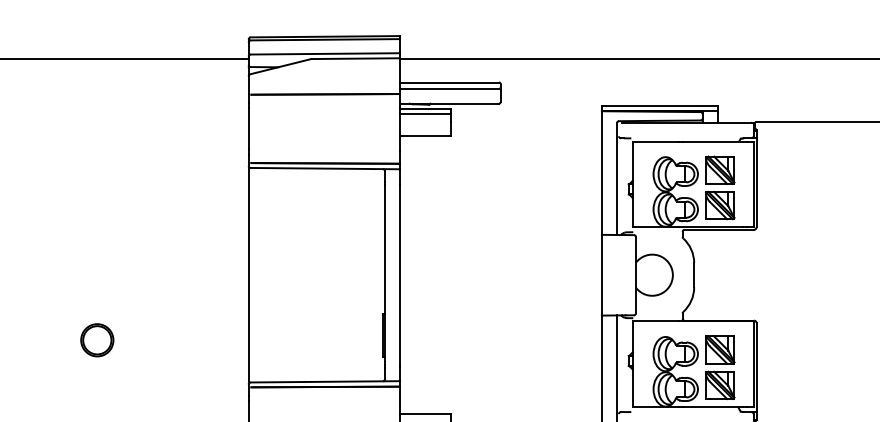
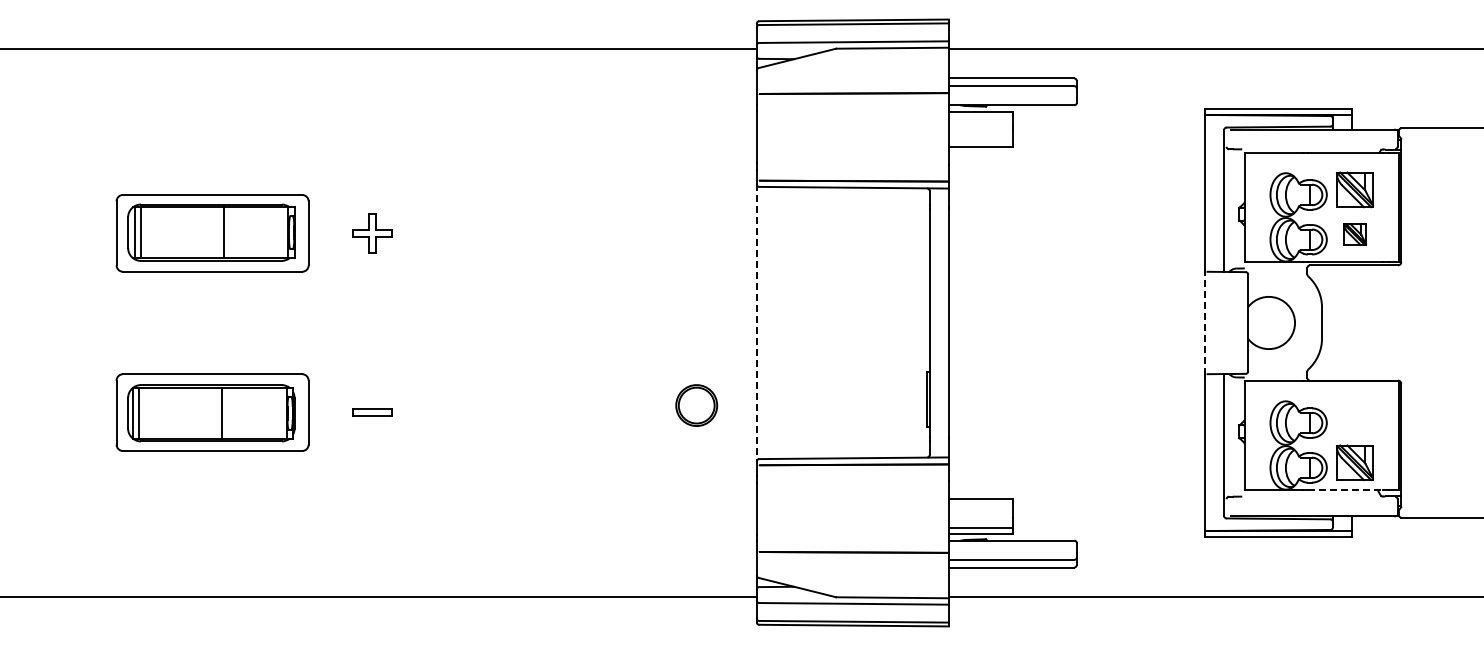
line: (425, 114) -> (980, 118), removed
part: (720, 205) -> (1355, 234), size x0.6
line: (248, 275) -> (756, 323), solid -> dashed
line: (601, 275) -> (1204, 323), solid -> dashed
part: (97, 340) -> (696, 405), moved
part: (720, 349) -> (1355, 417), removed
line: (712, 407) -> (1345, 490), solid -> dashed

